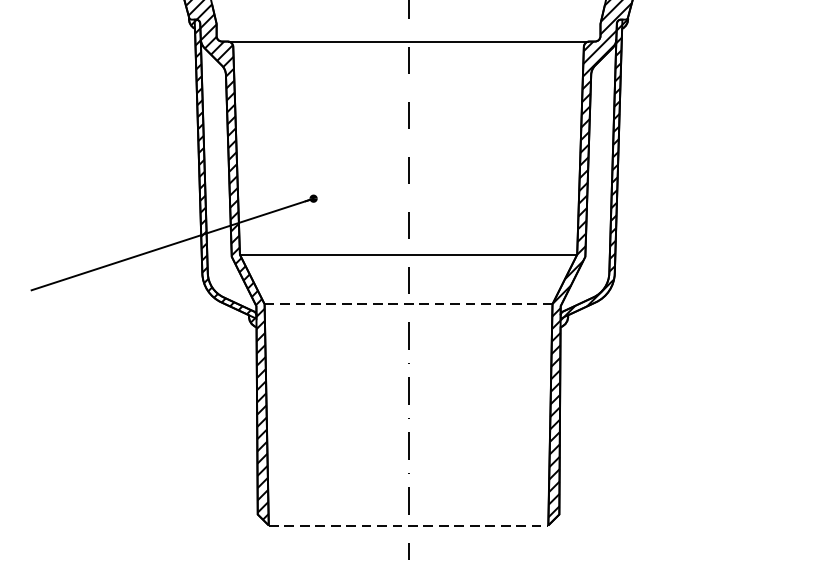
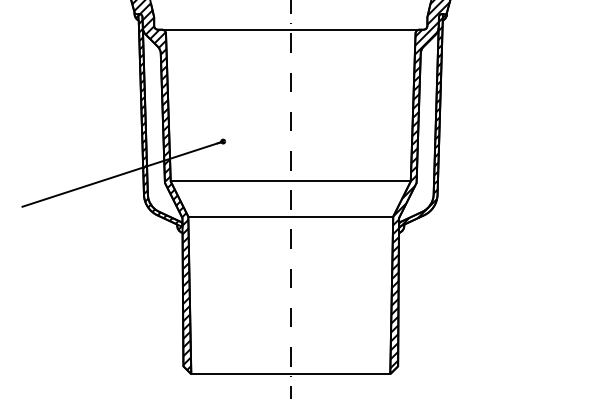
line: (409, 303) -> (291, 216), dashed -> solid
line: (409, 525) -> (291, 374), dashed -> solid

